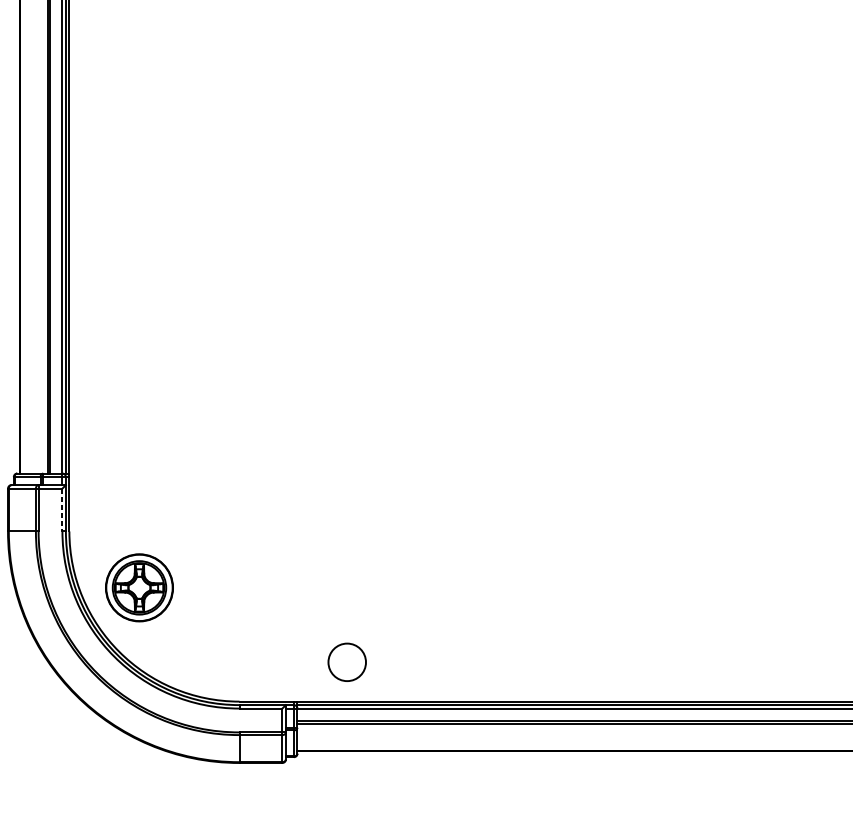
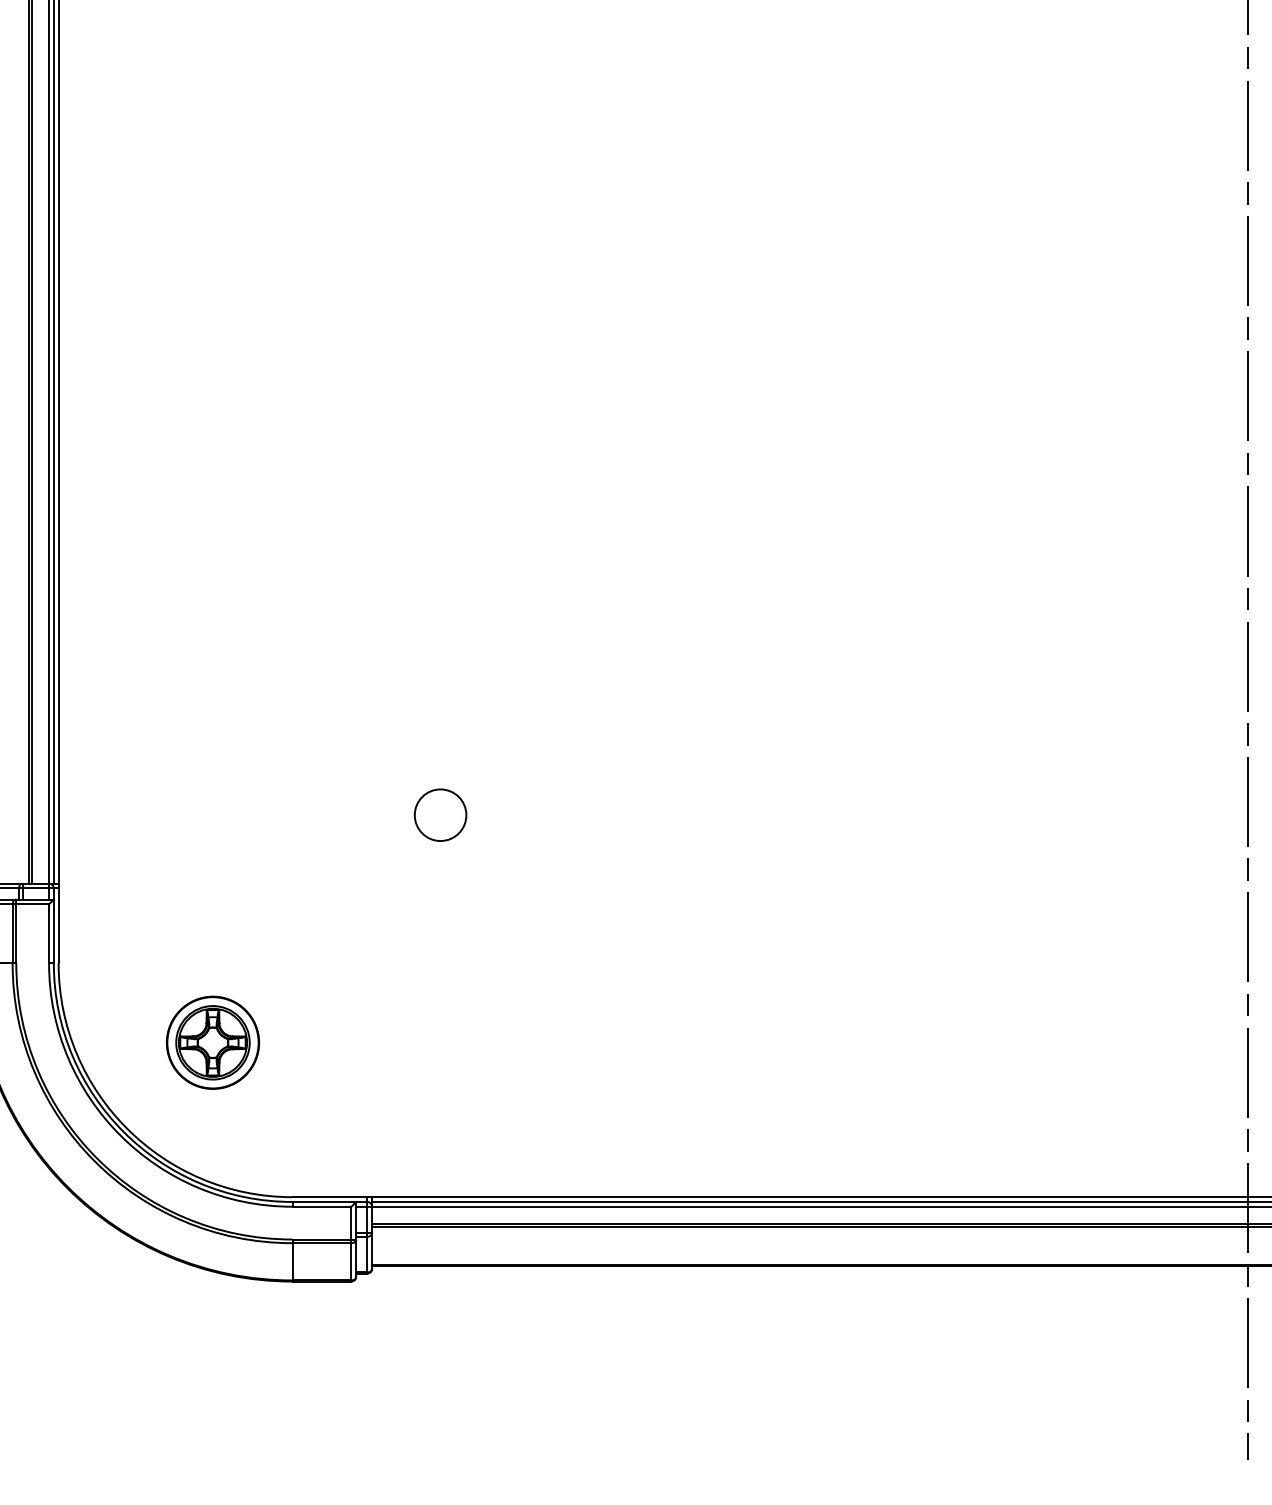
line: (62, 510) -> (49, 934), dashed -> solid
part: (139, 587) -> (212, 1042), moved
circle: (347, 661) -> (440, 814), moved

